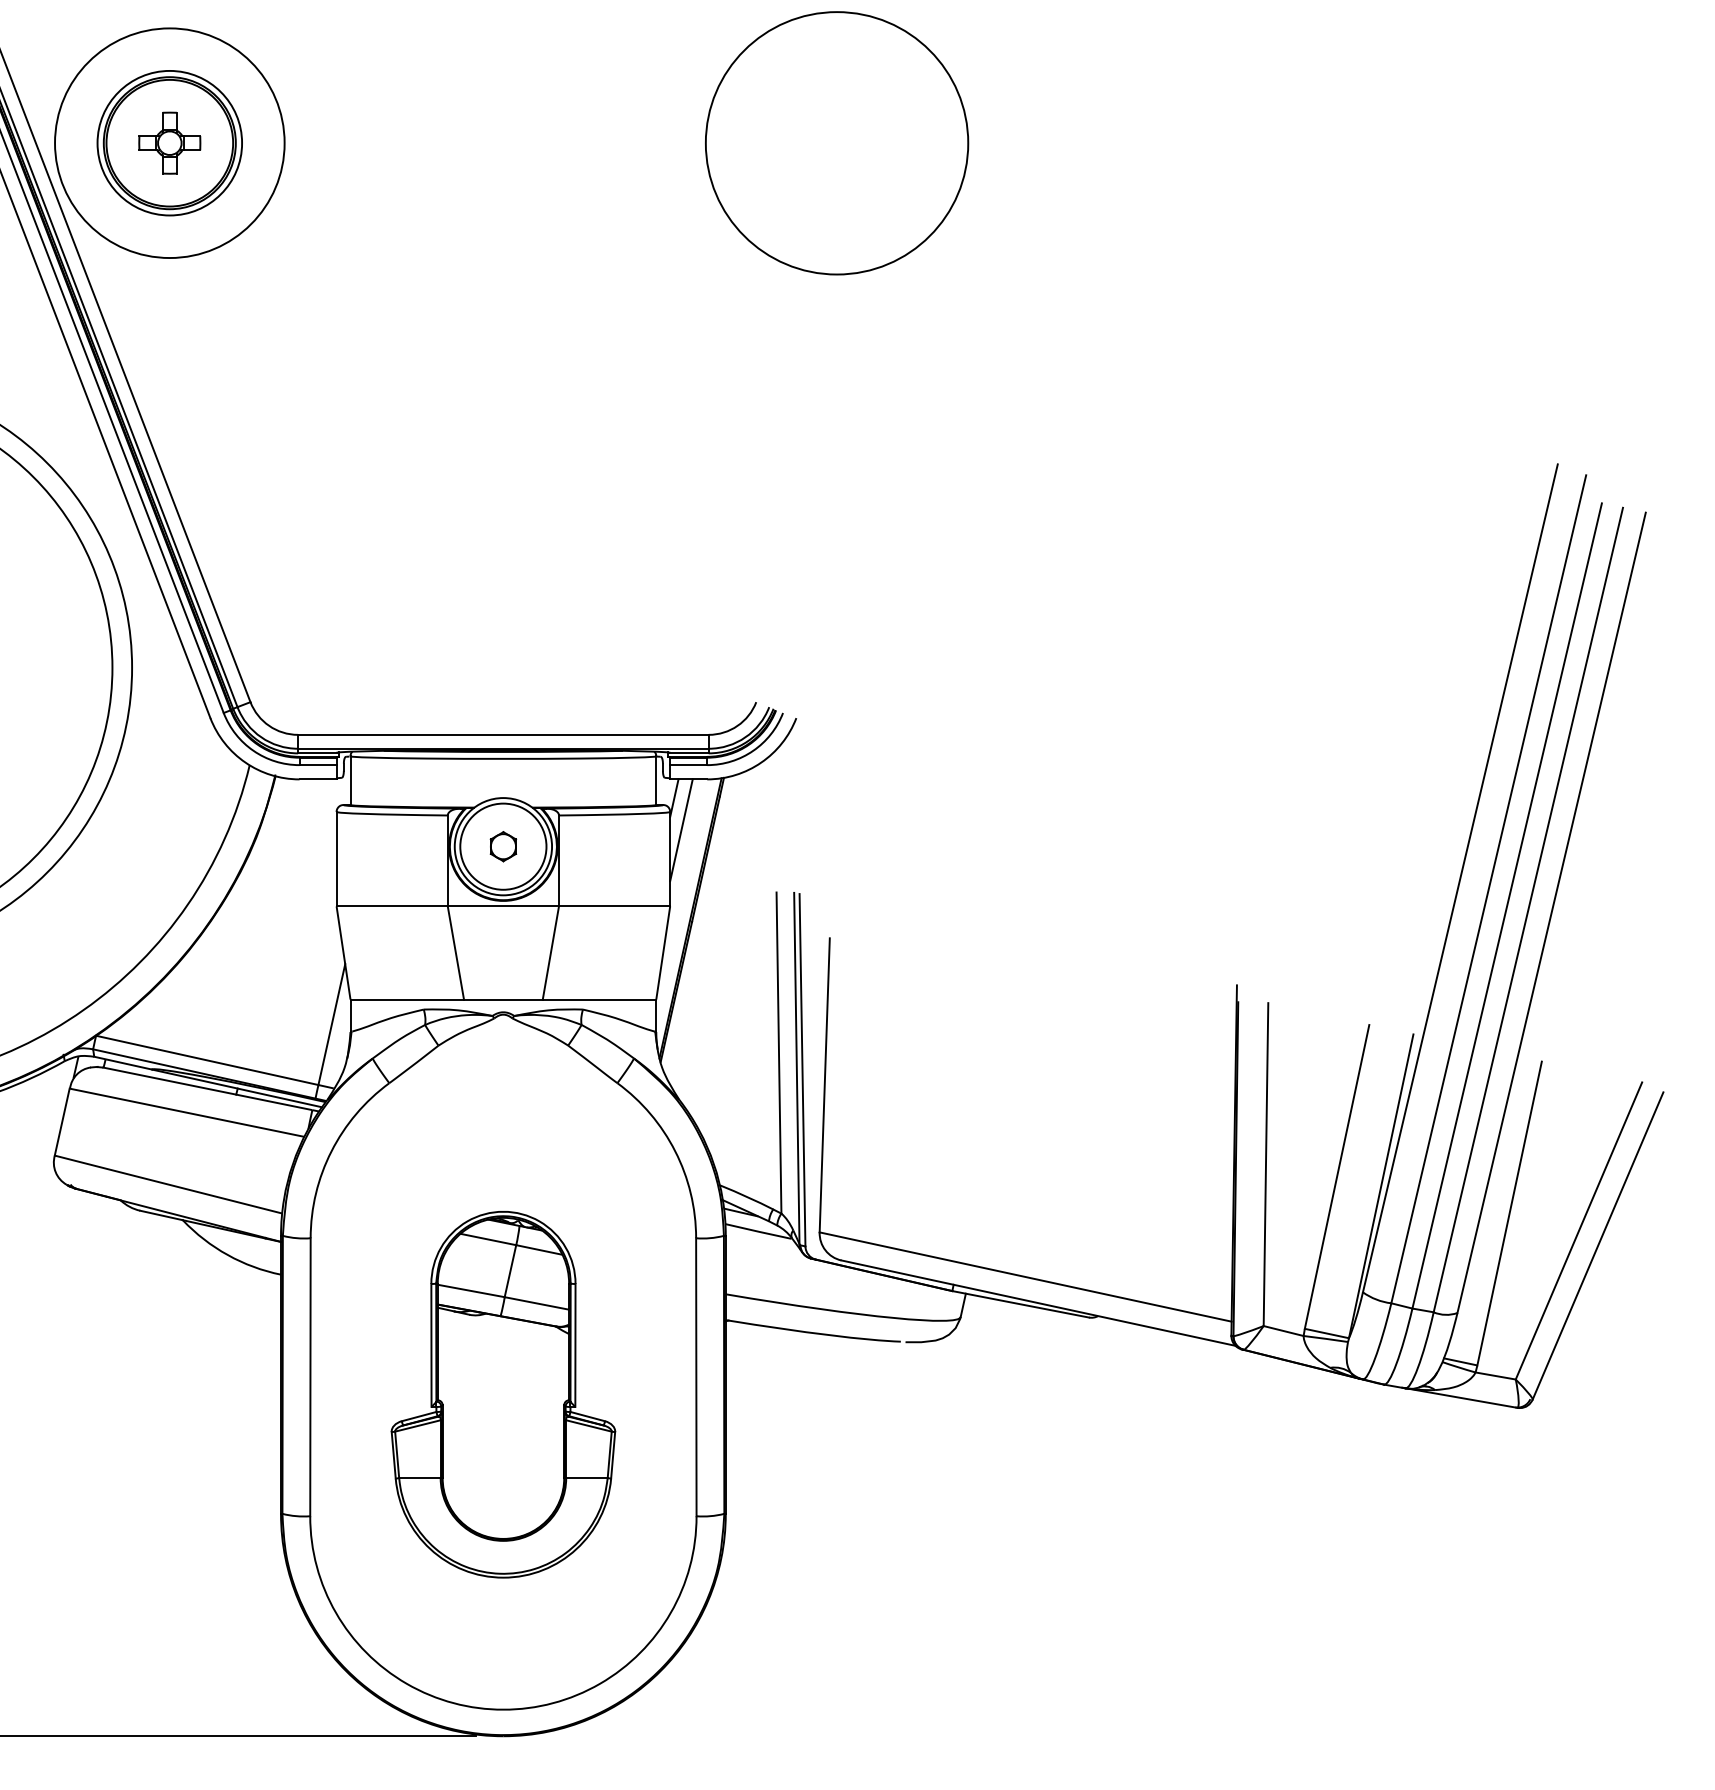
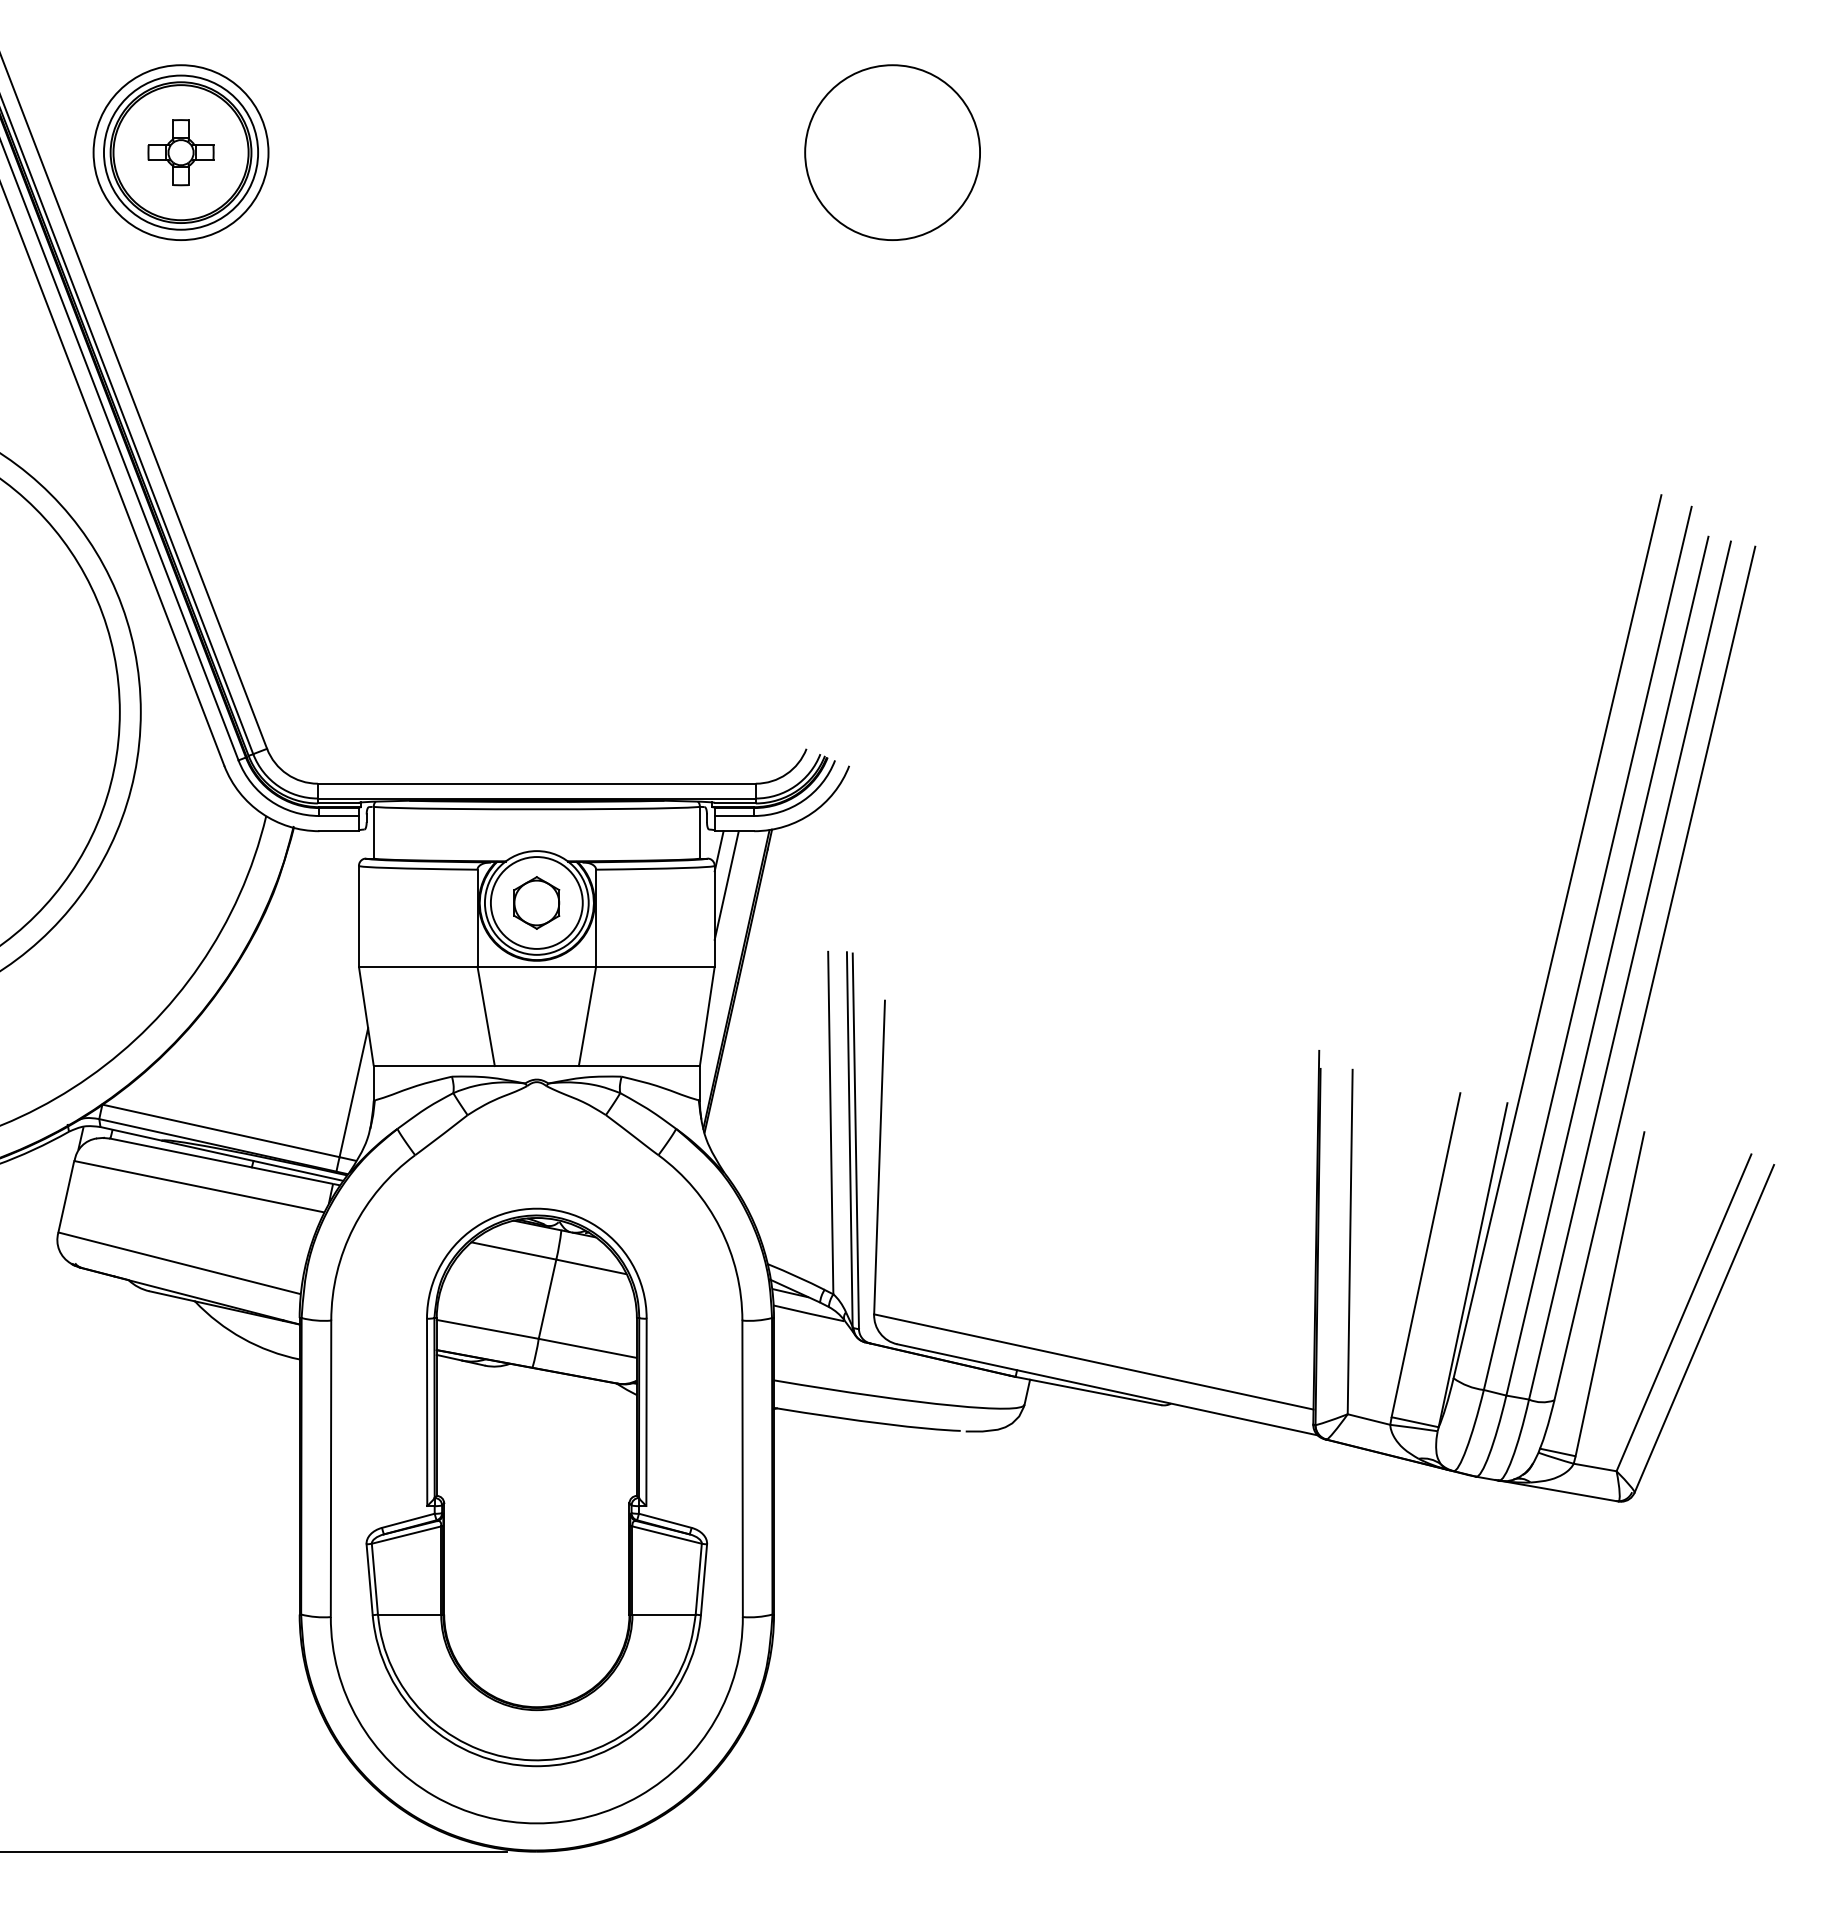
circle: (169, 143) -> (180, 152), size x0.71
circle: (836, 143) -> (892, 152), size x0.62
part: (503, 846) -> (536, 902), size x1.67
part: (503, 1394) -> (536, 1487), size x1.43

